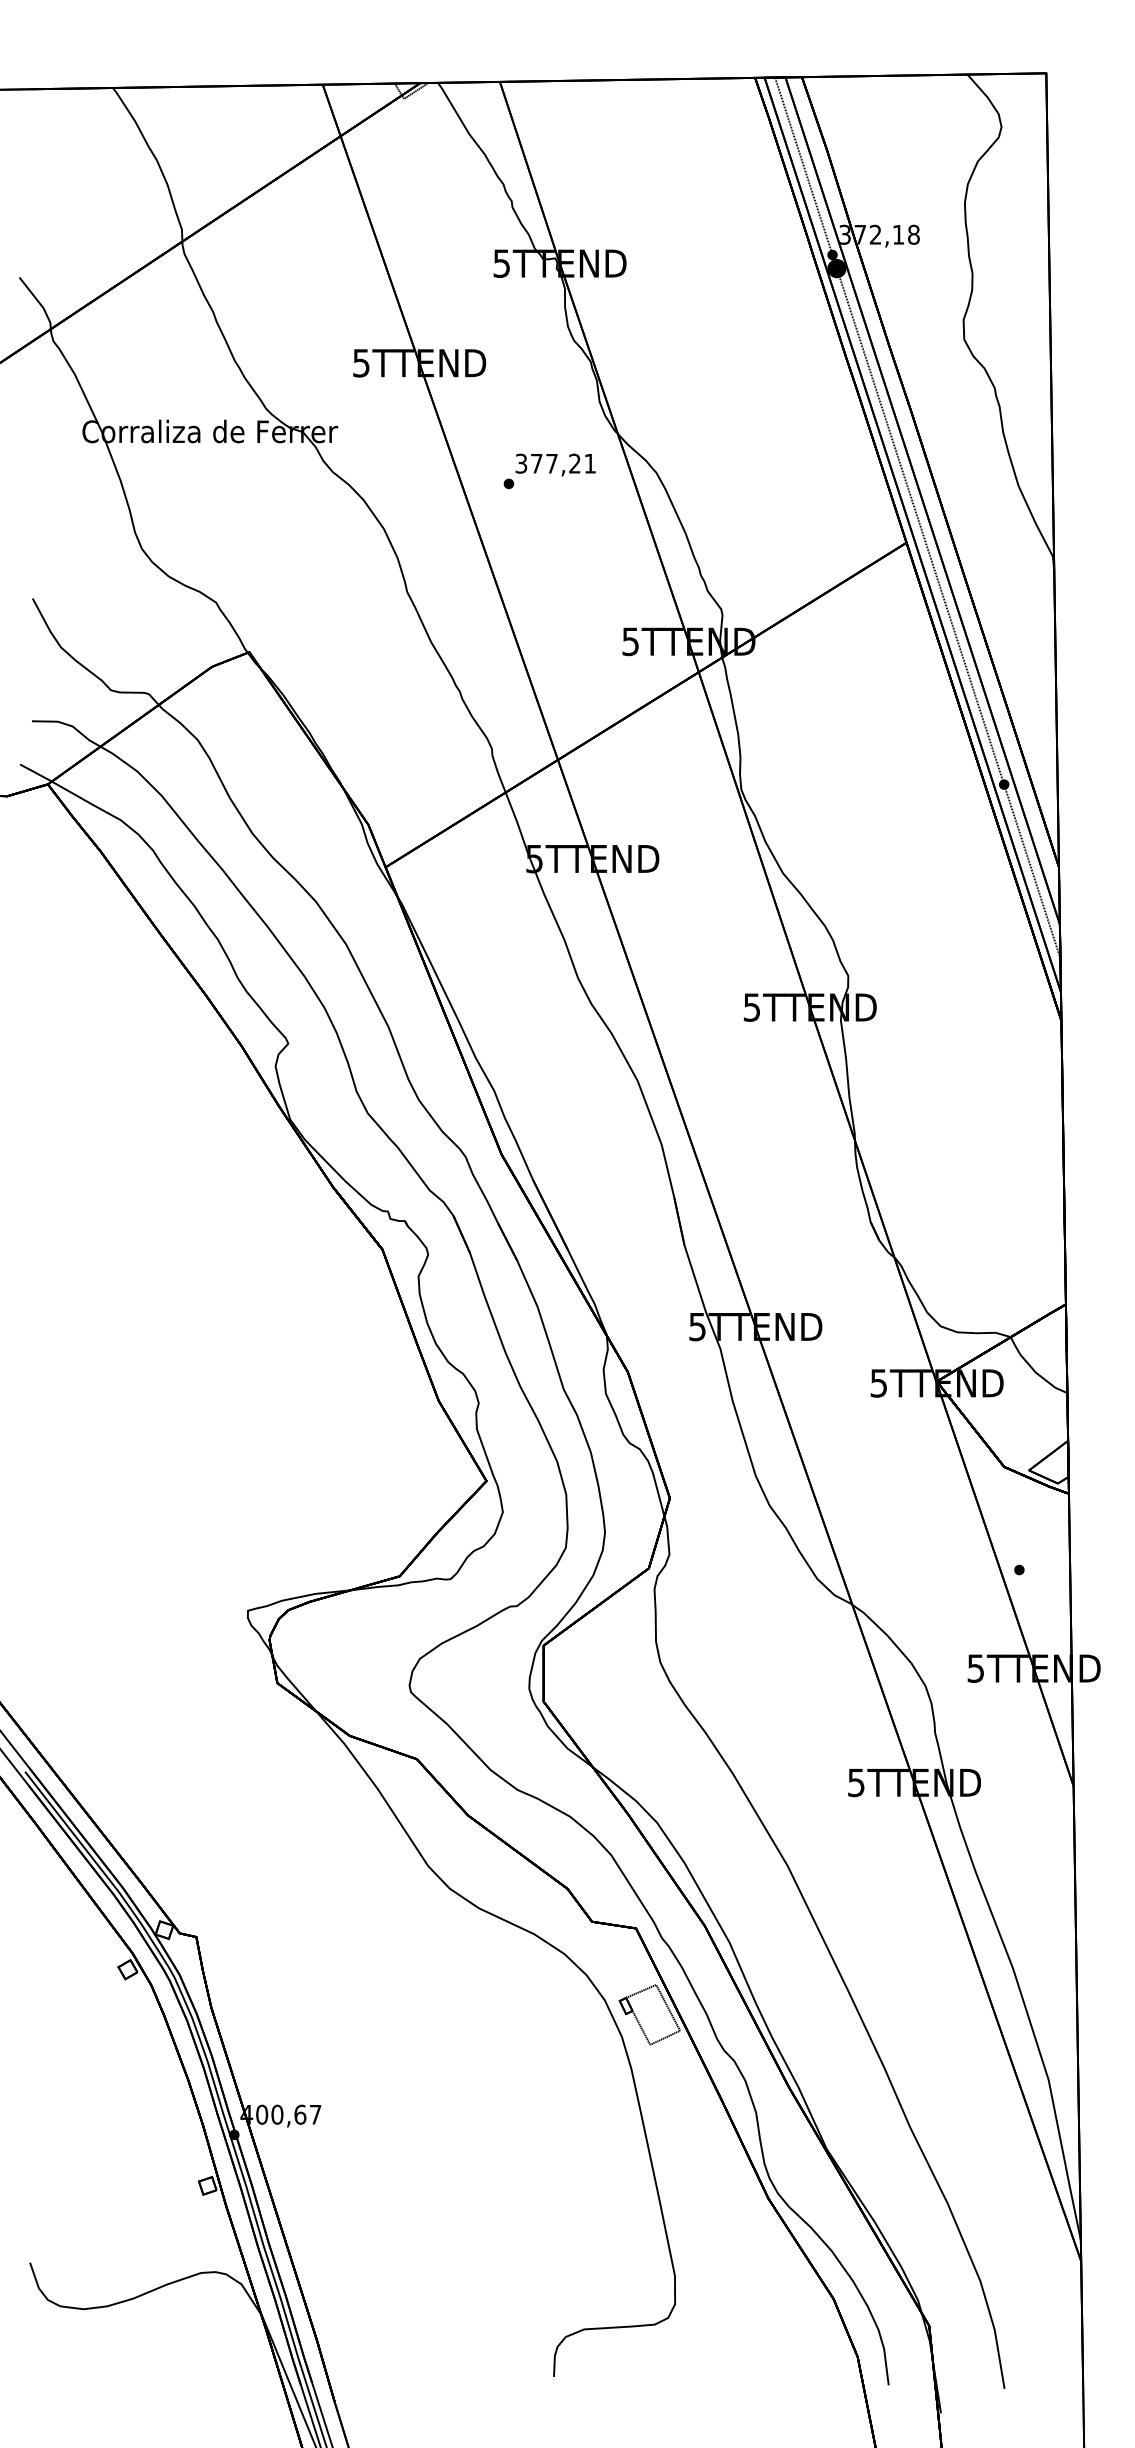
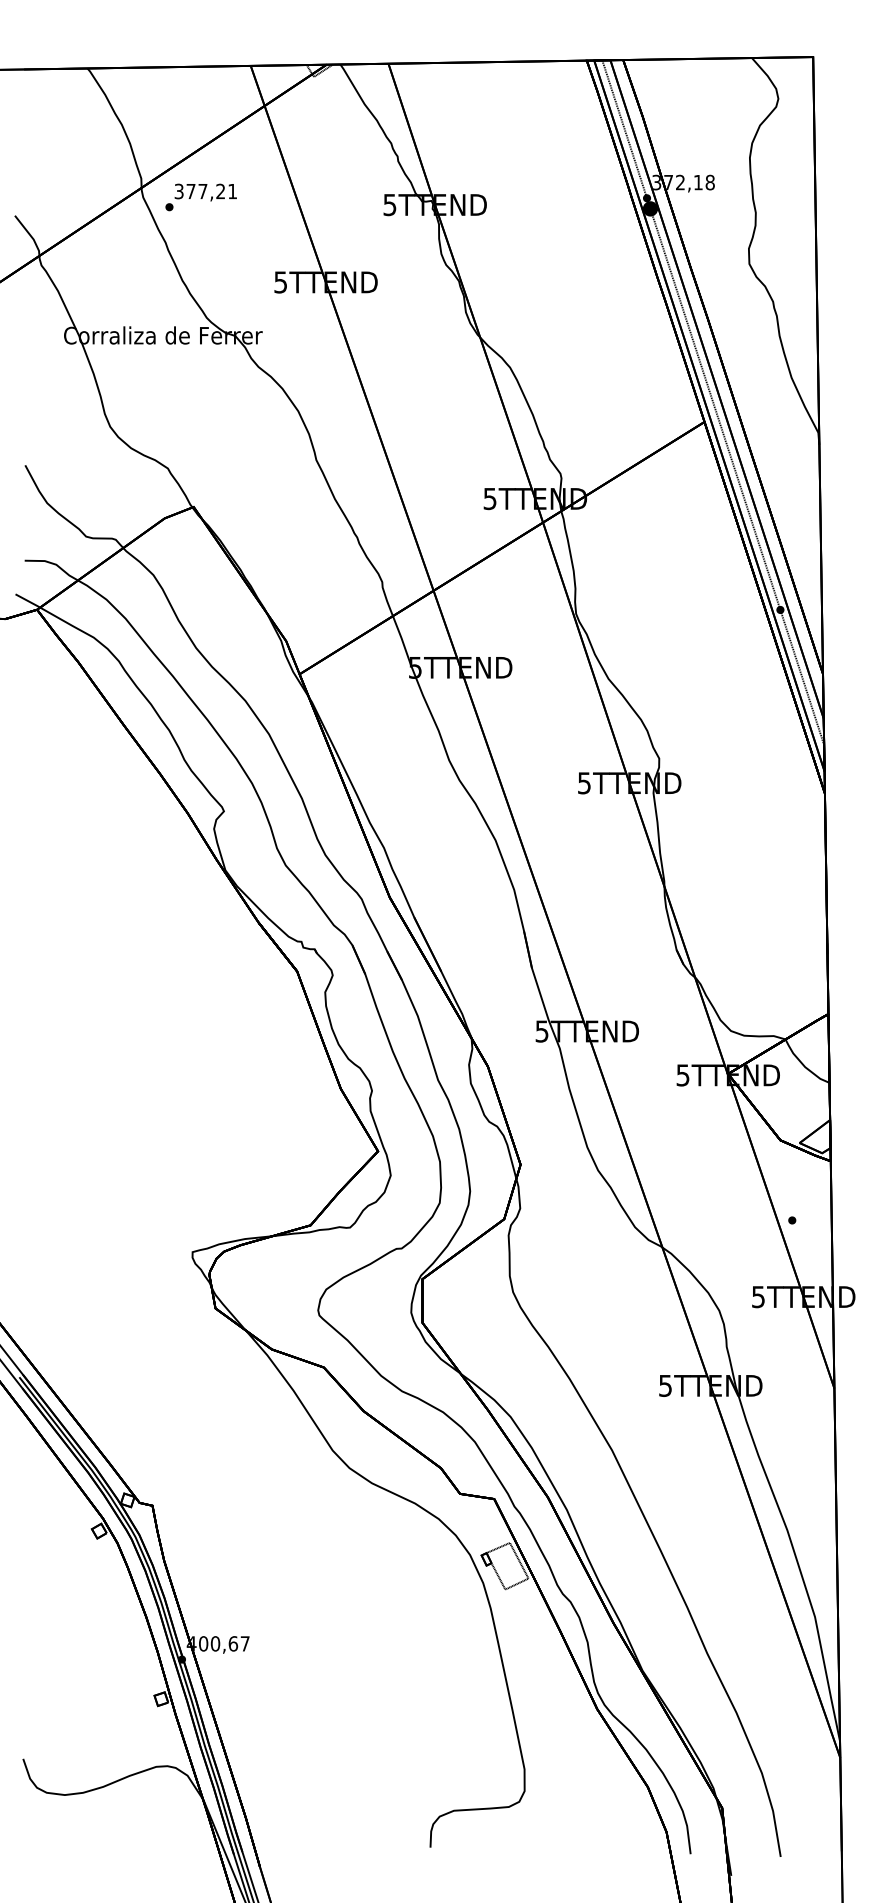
text: (548, 471) -> (200, 197), moved

